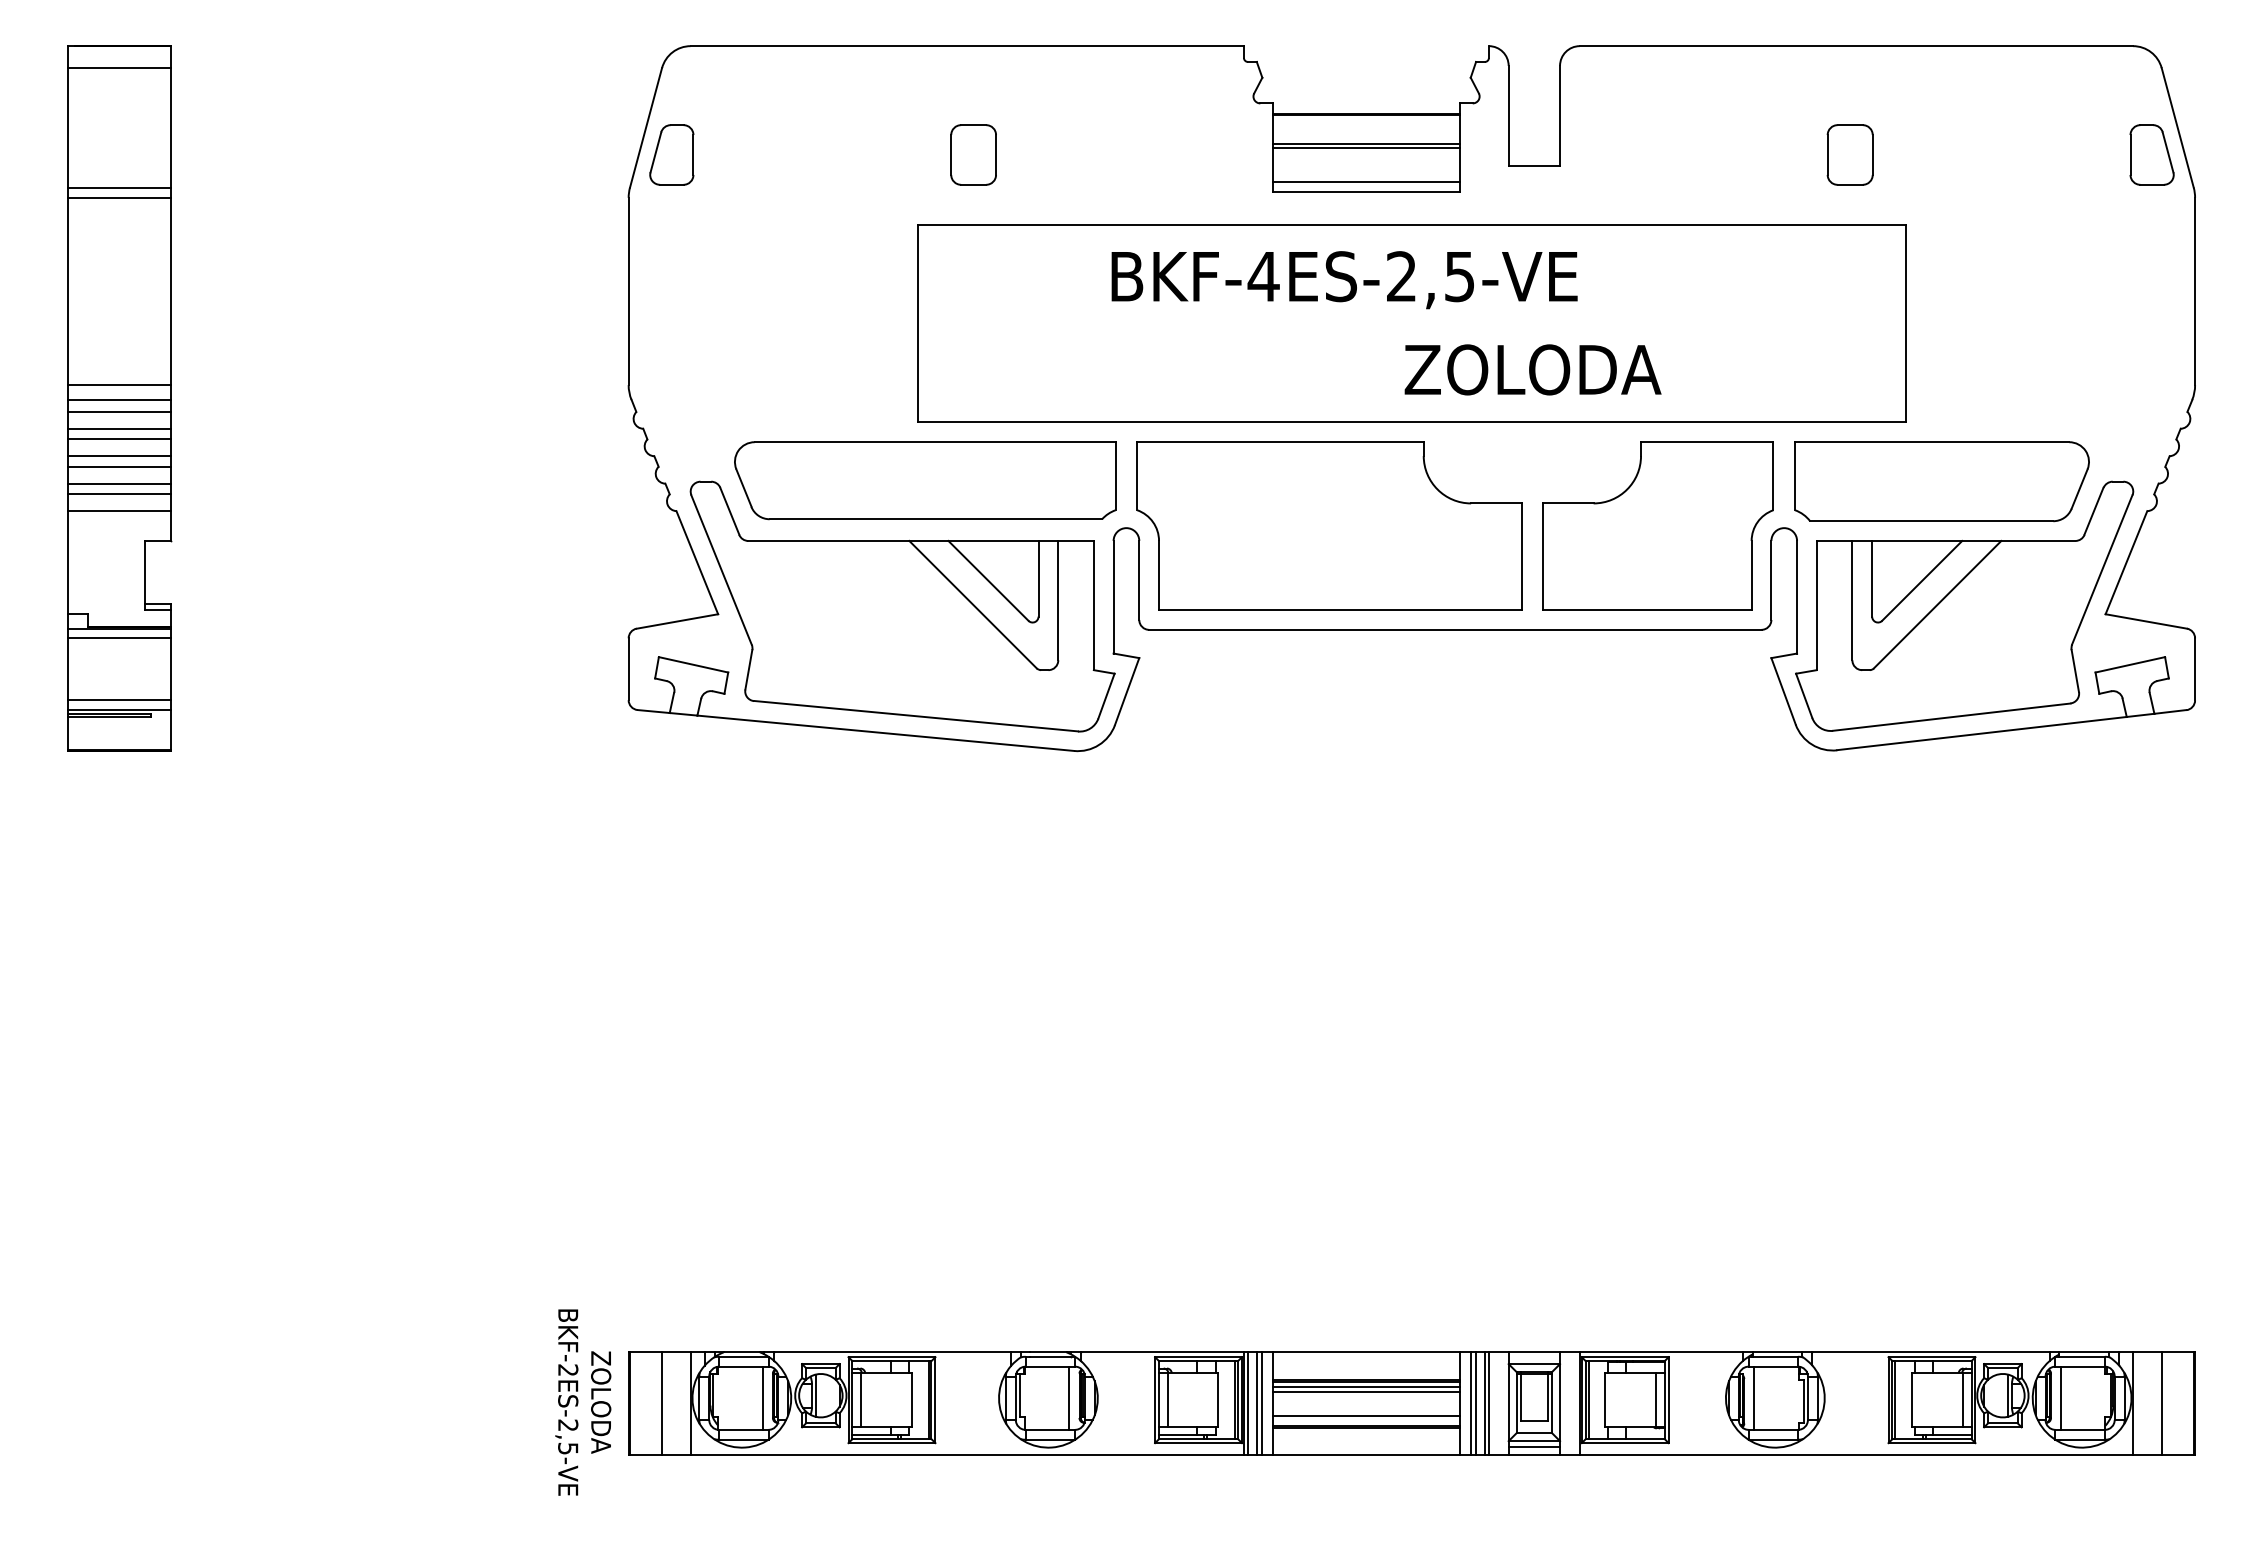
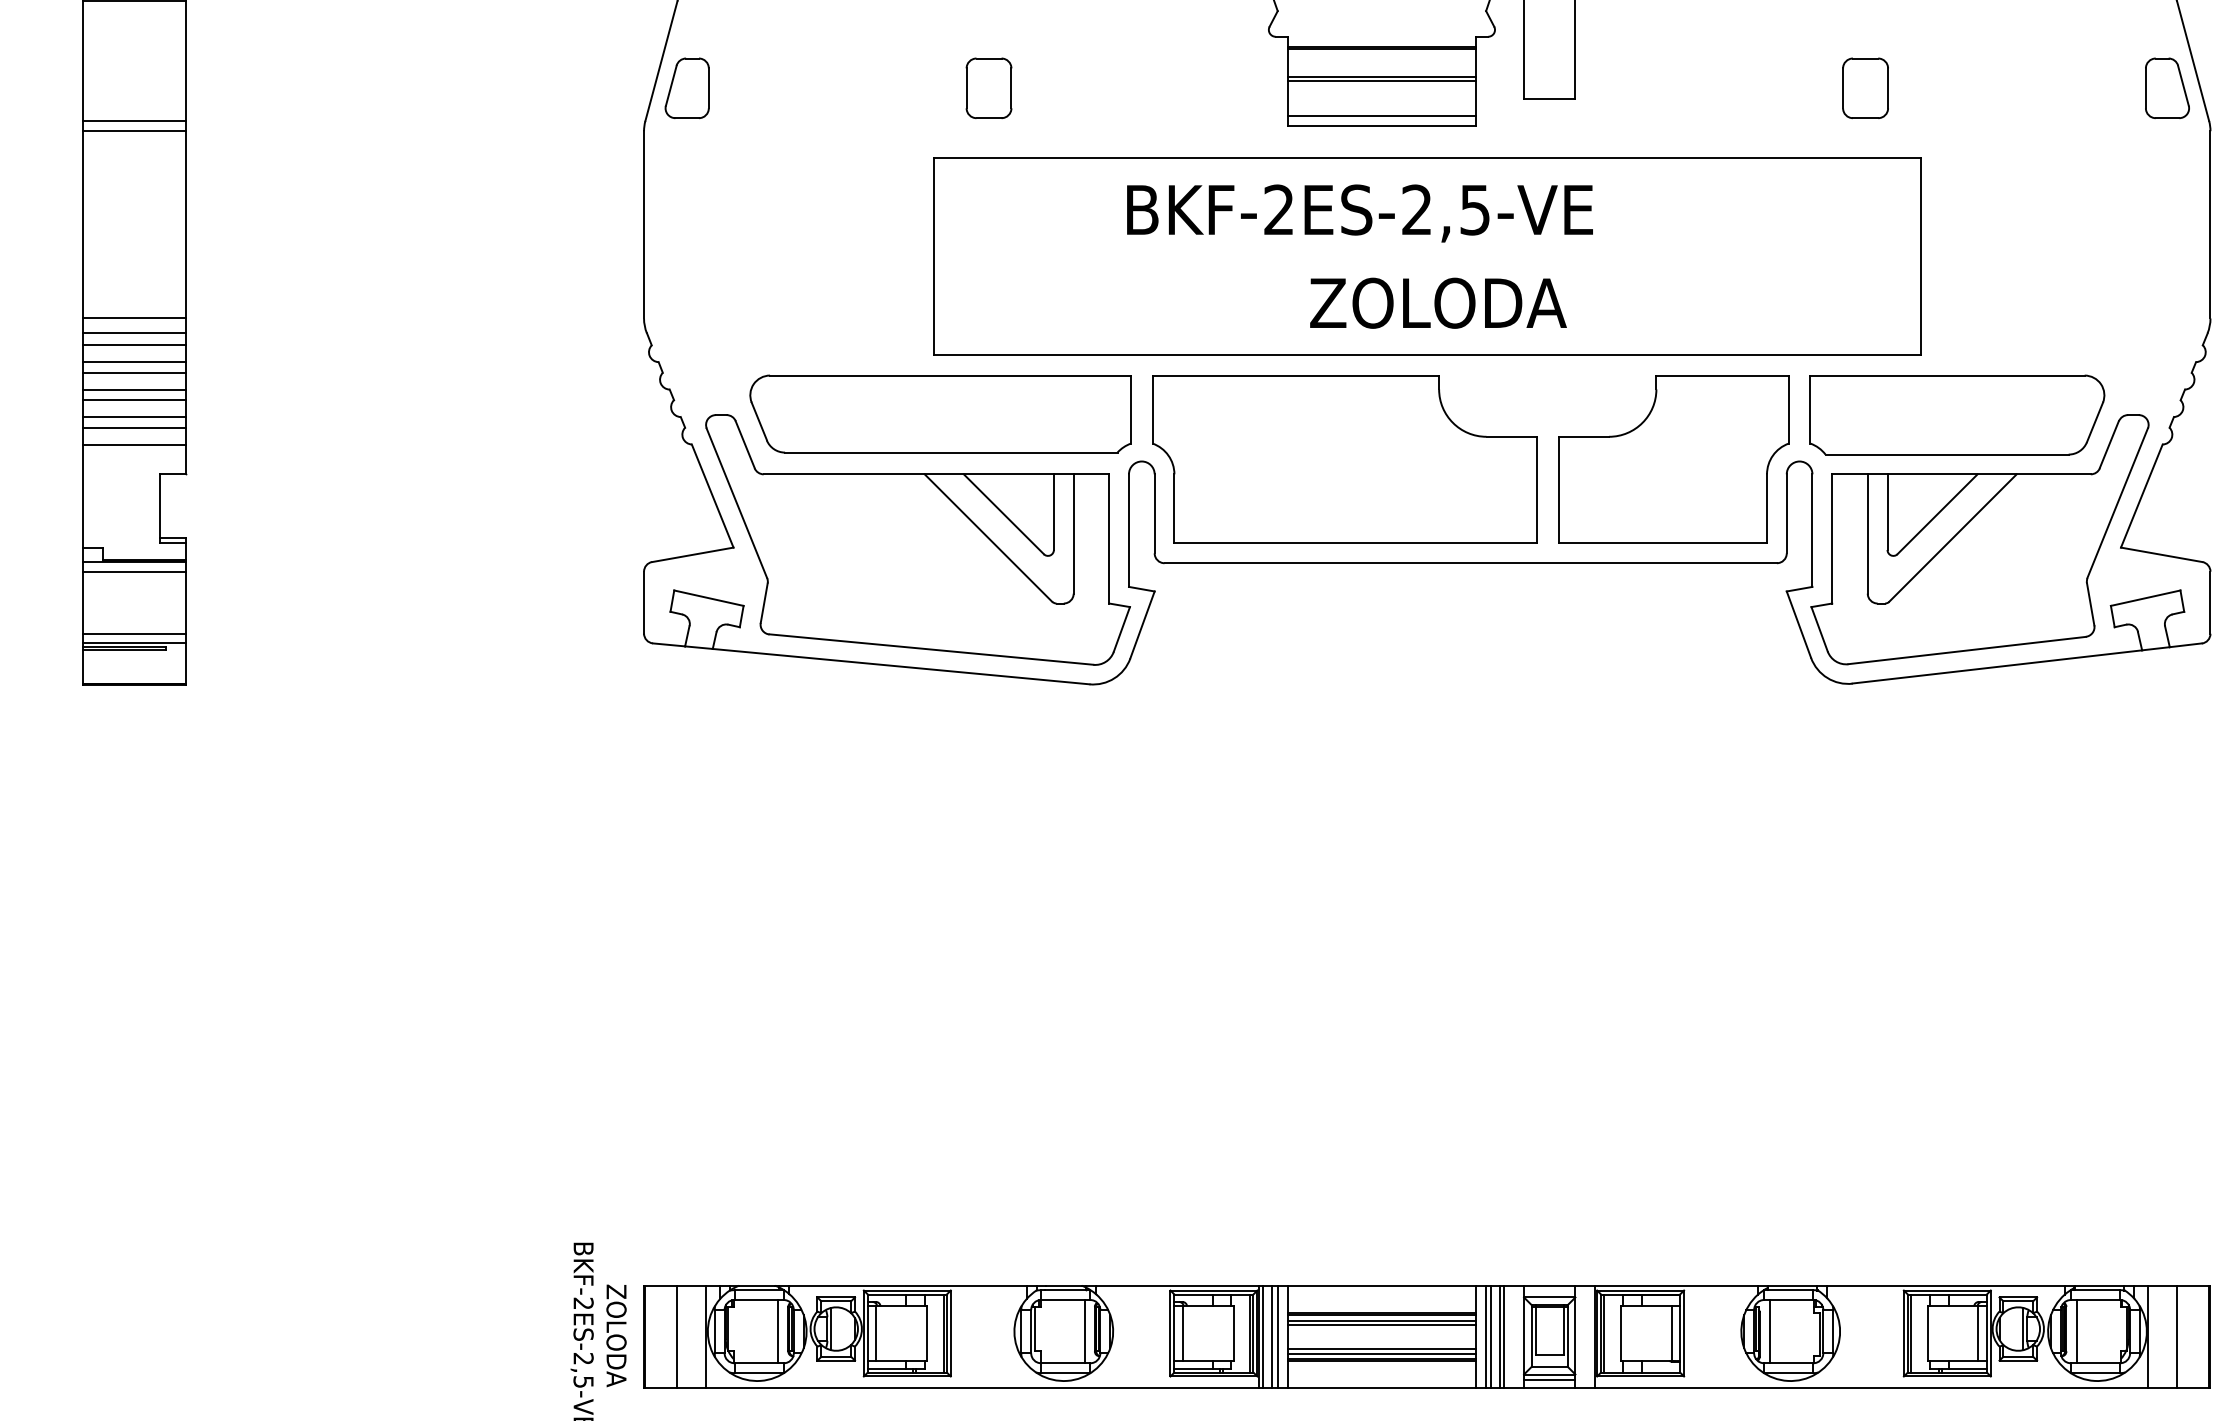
text: (1263, 276) -> (1278, 209), BKF-4ES-2,5-VE -> BKF-2ES-2,5-VE
text: (1532, 369) -> (1437, 302), moved
line: (1366, 1420) -> (1381, 1353), added

